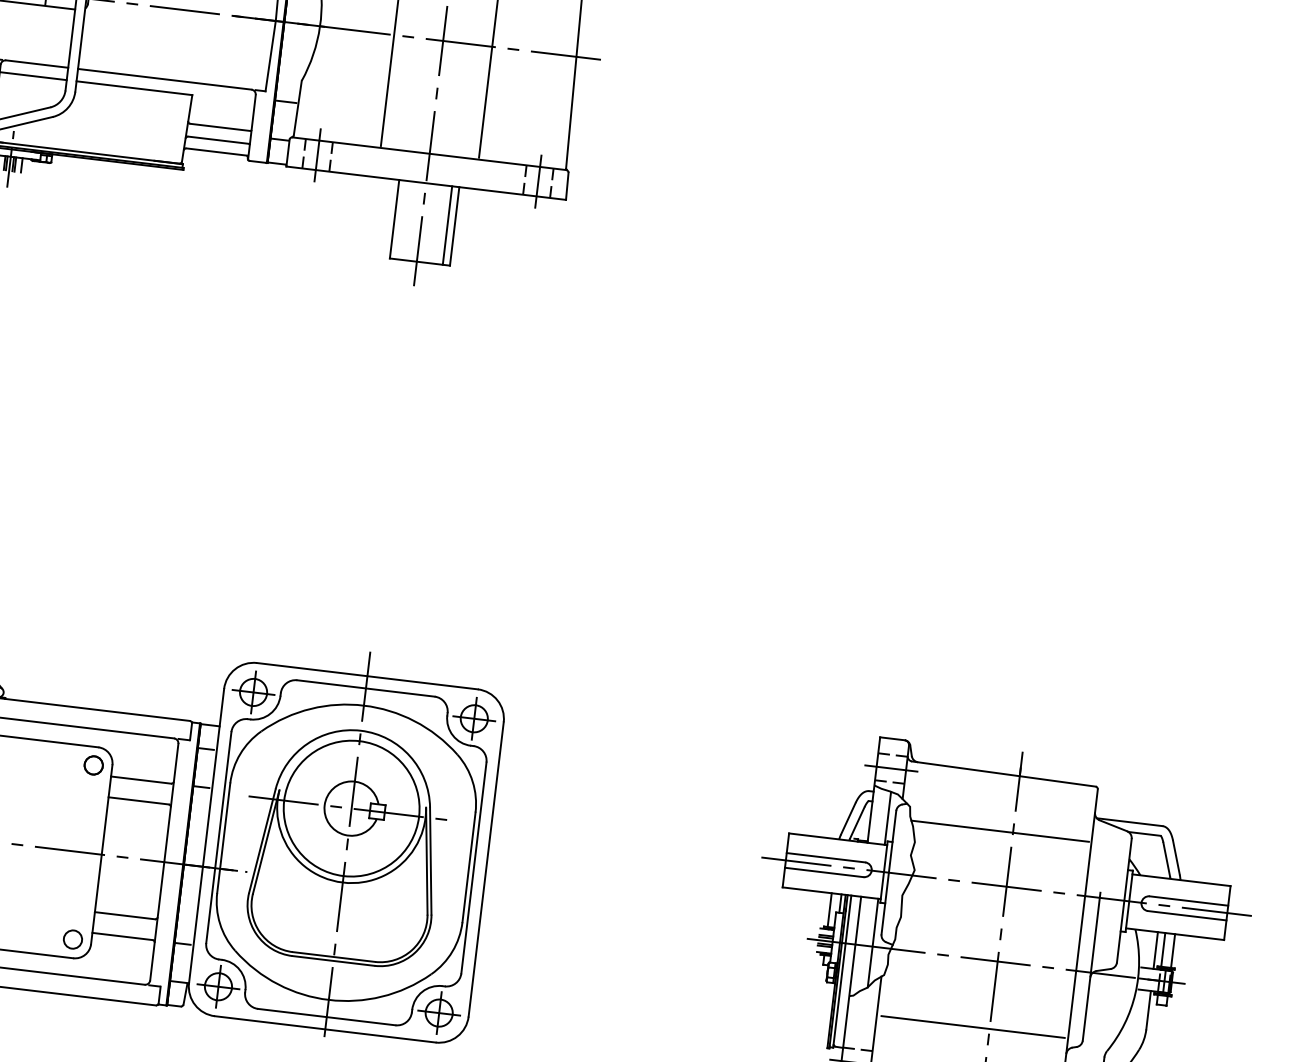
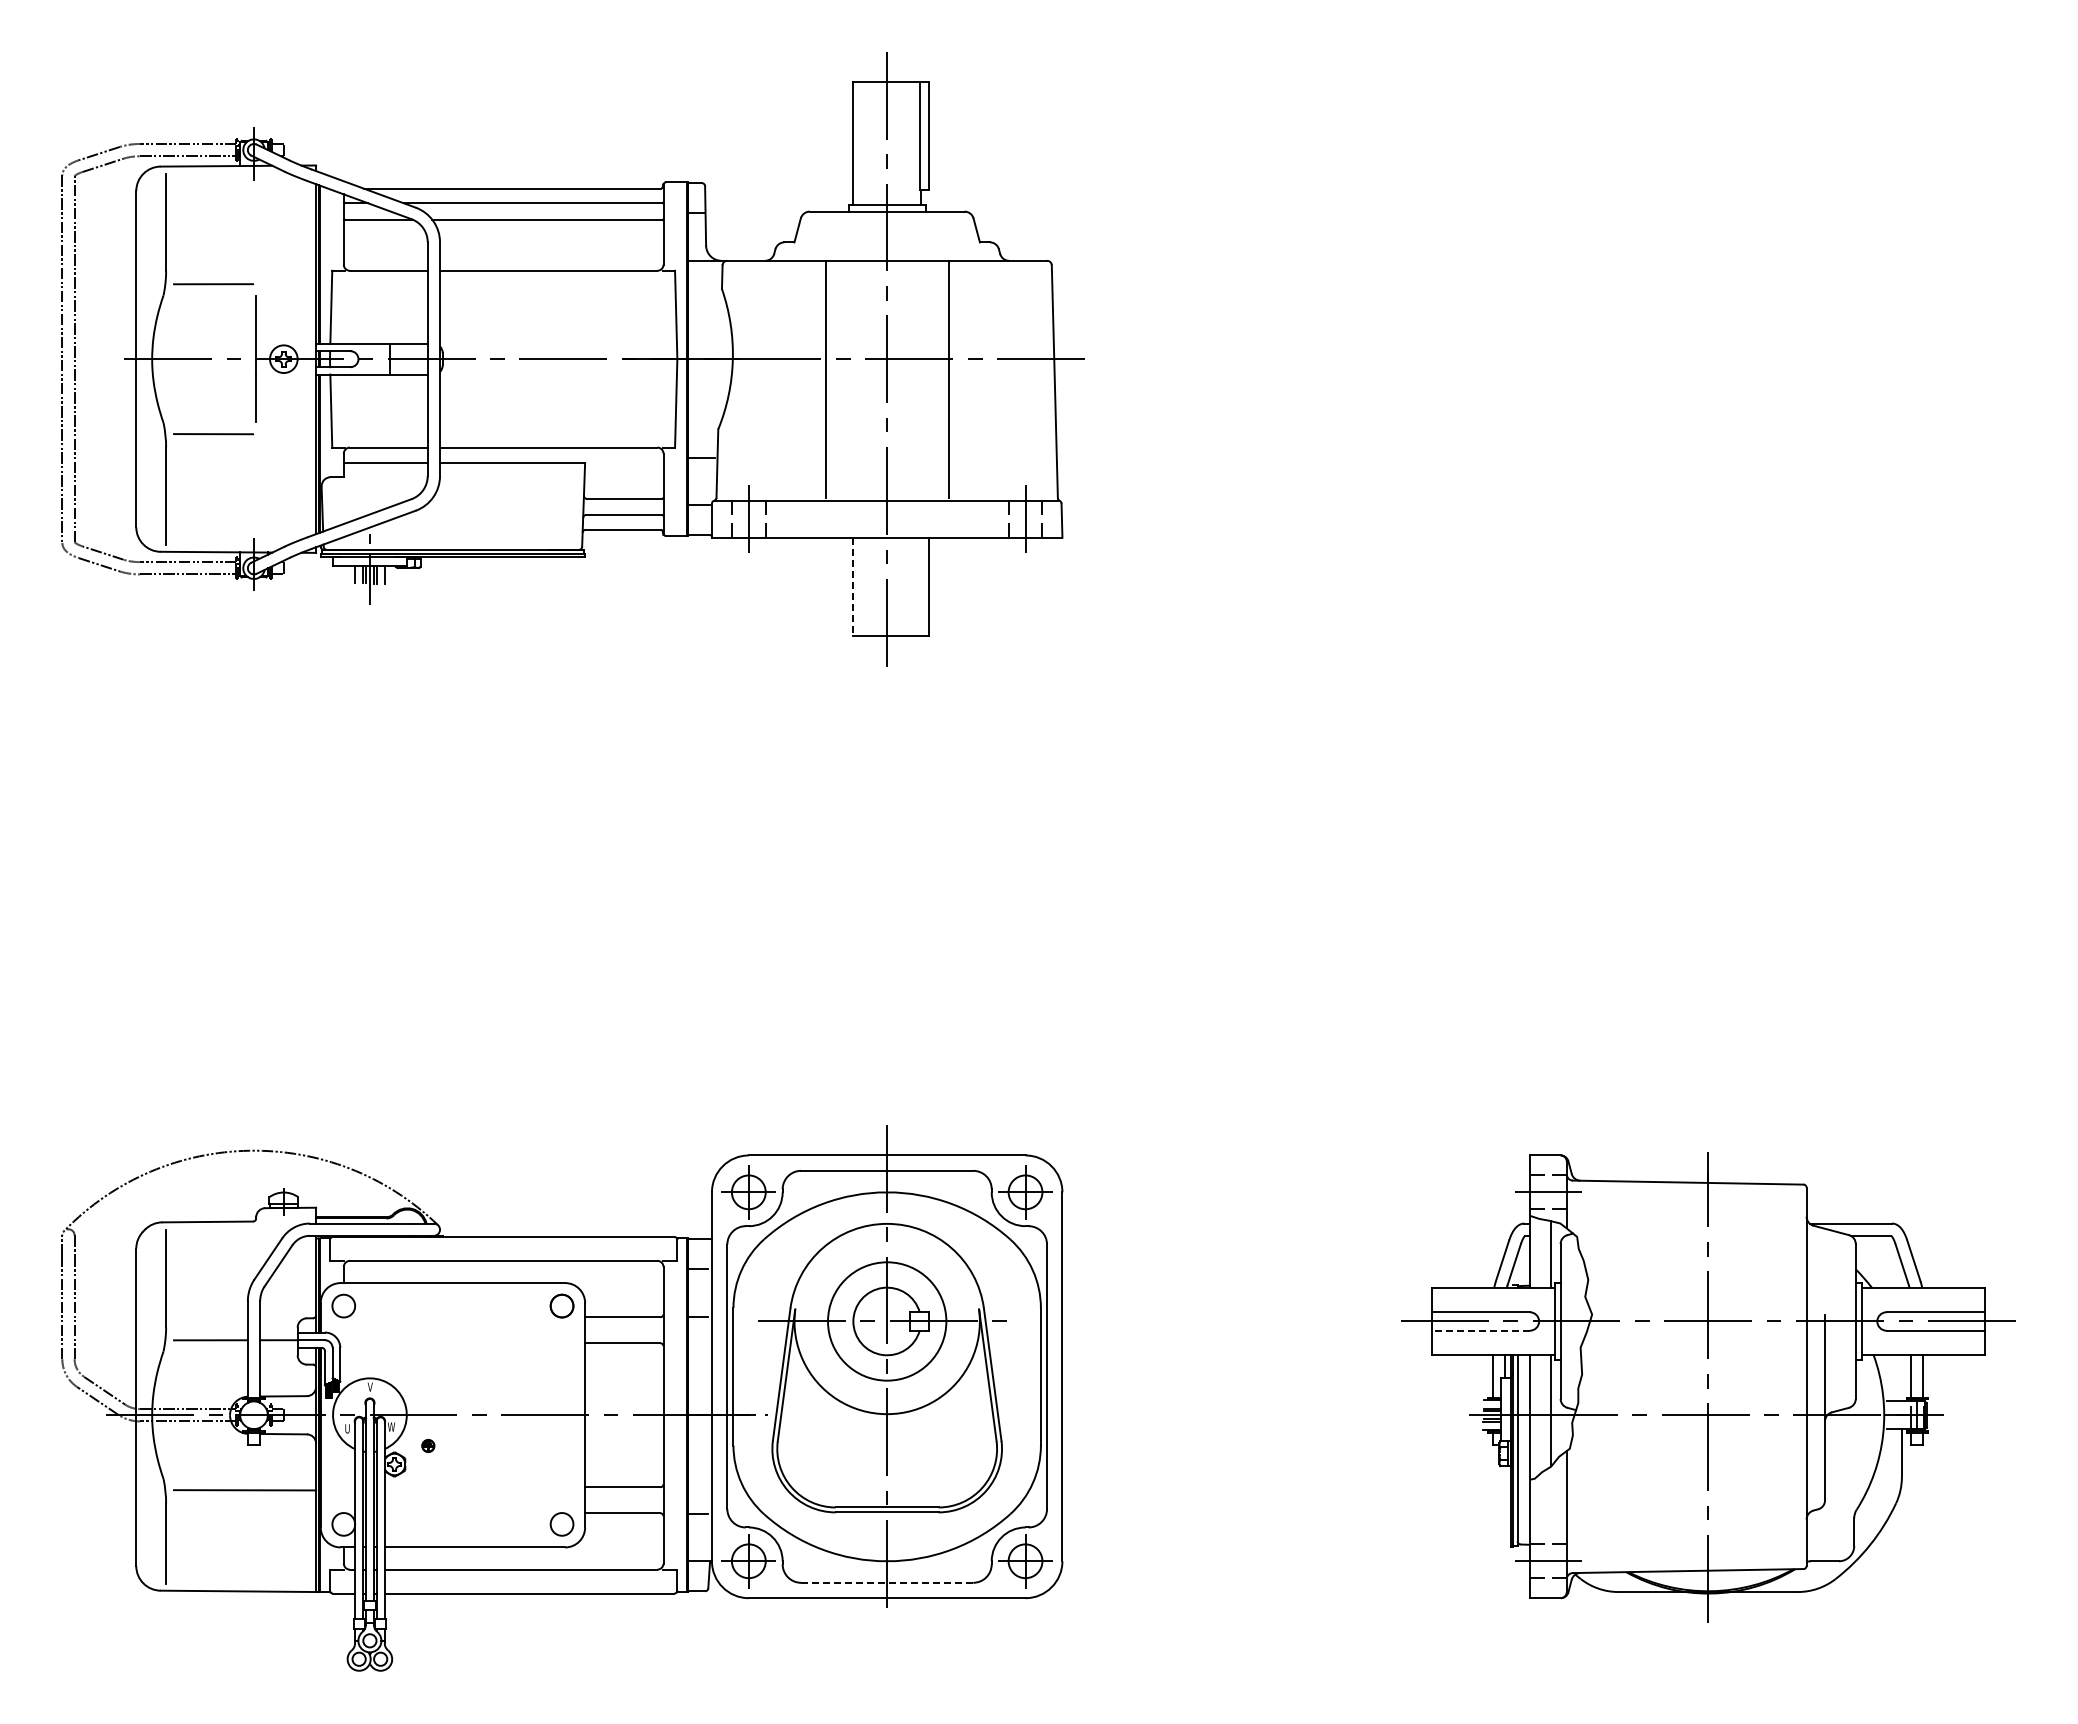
line: (394, 219) -> (853, 587), solid -> dashed
line: (447, 225) -> (919, 586), removed
circle: (351, 808) -> (886, 1321), size x0.7
line: (999, 830) -> (1691, 1253), removed
line: (824, 872) -> (1480, 1330), solid -> dashed
line: (1155, 950) -> (1901, 1378), removed
line: (326, 1016) -> (886, 1582), solid -> dashed
line: (973, 1026) -> (1687, 1499), removed

